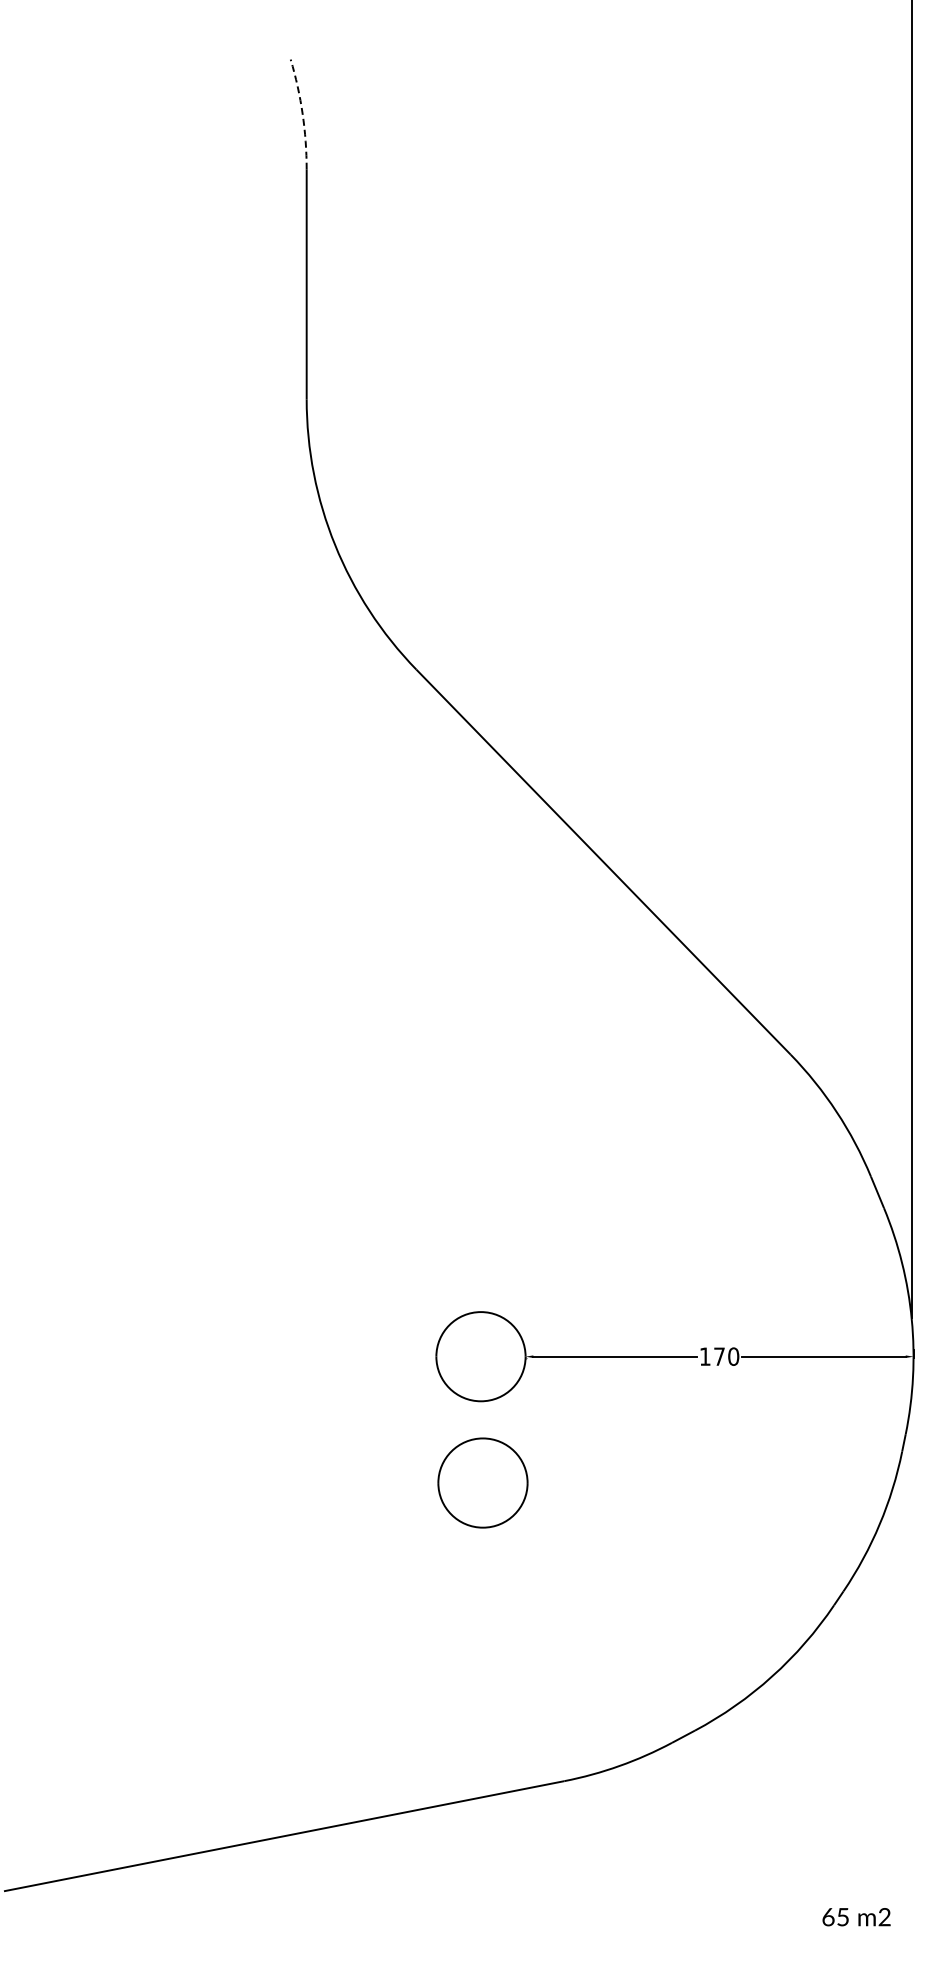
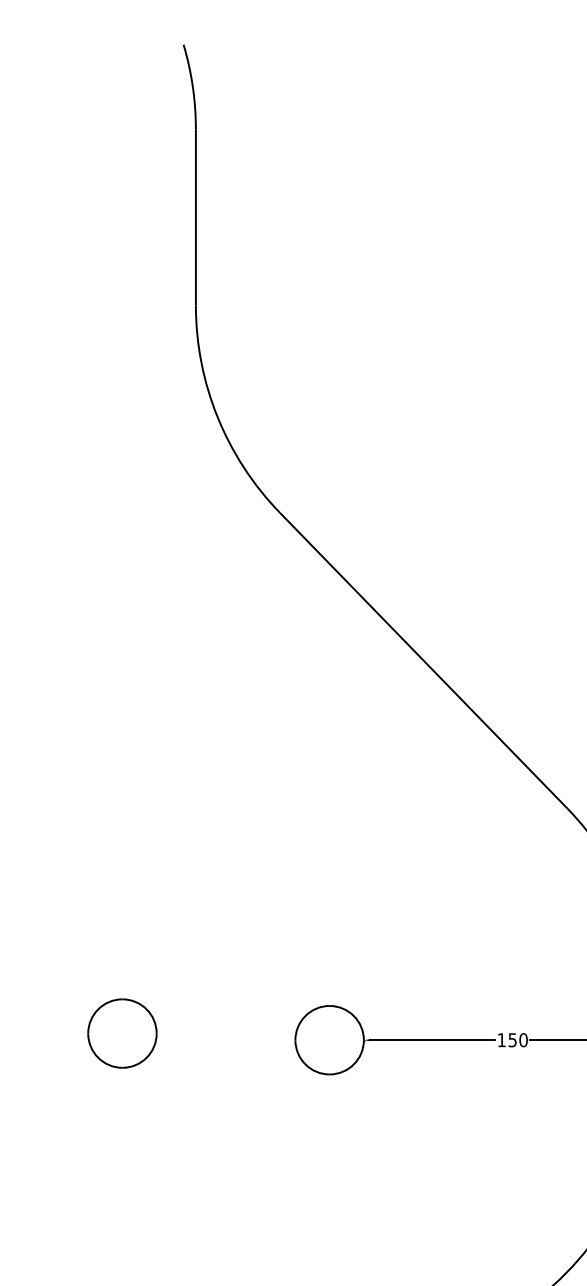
arc: (302, 114) -> (192, 86), dashed -> solid
text: (719, 1356) -> (512, 1040), 170 -> 150
part: (482, 1482) -> (122, 1033), moved

